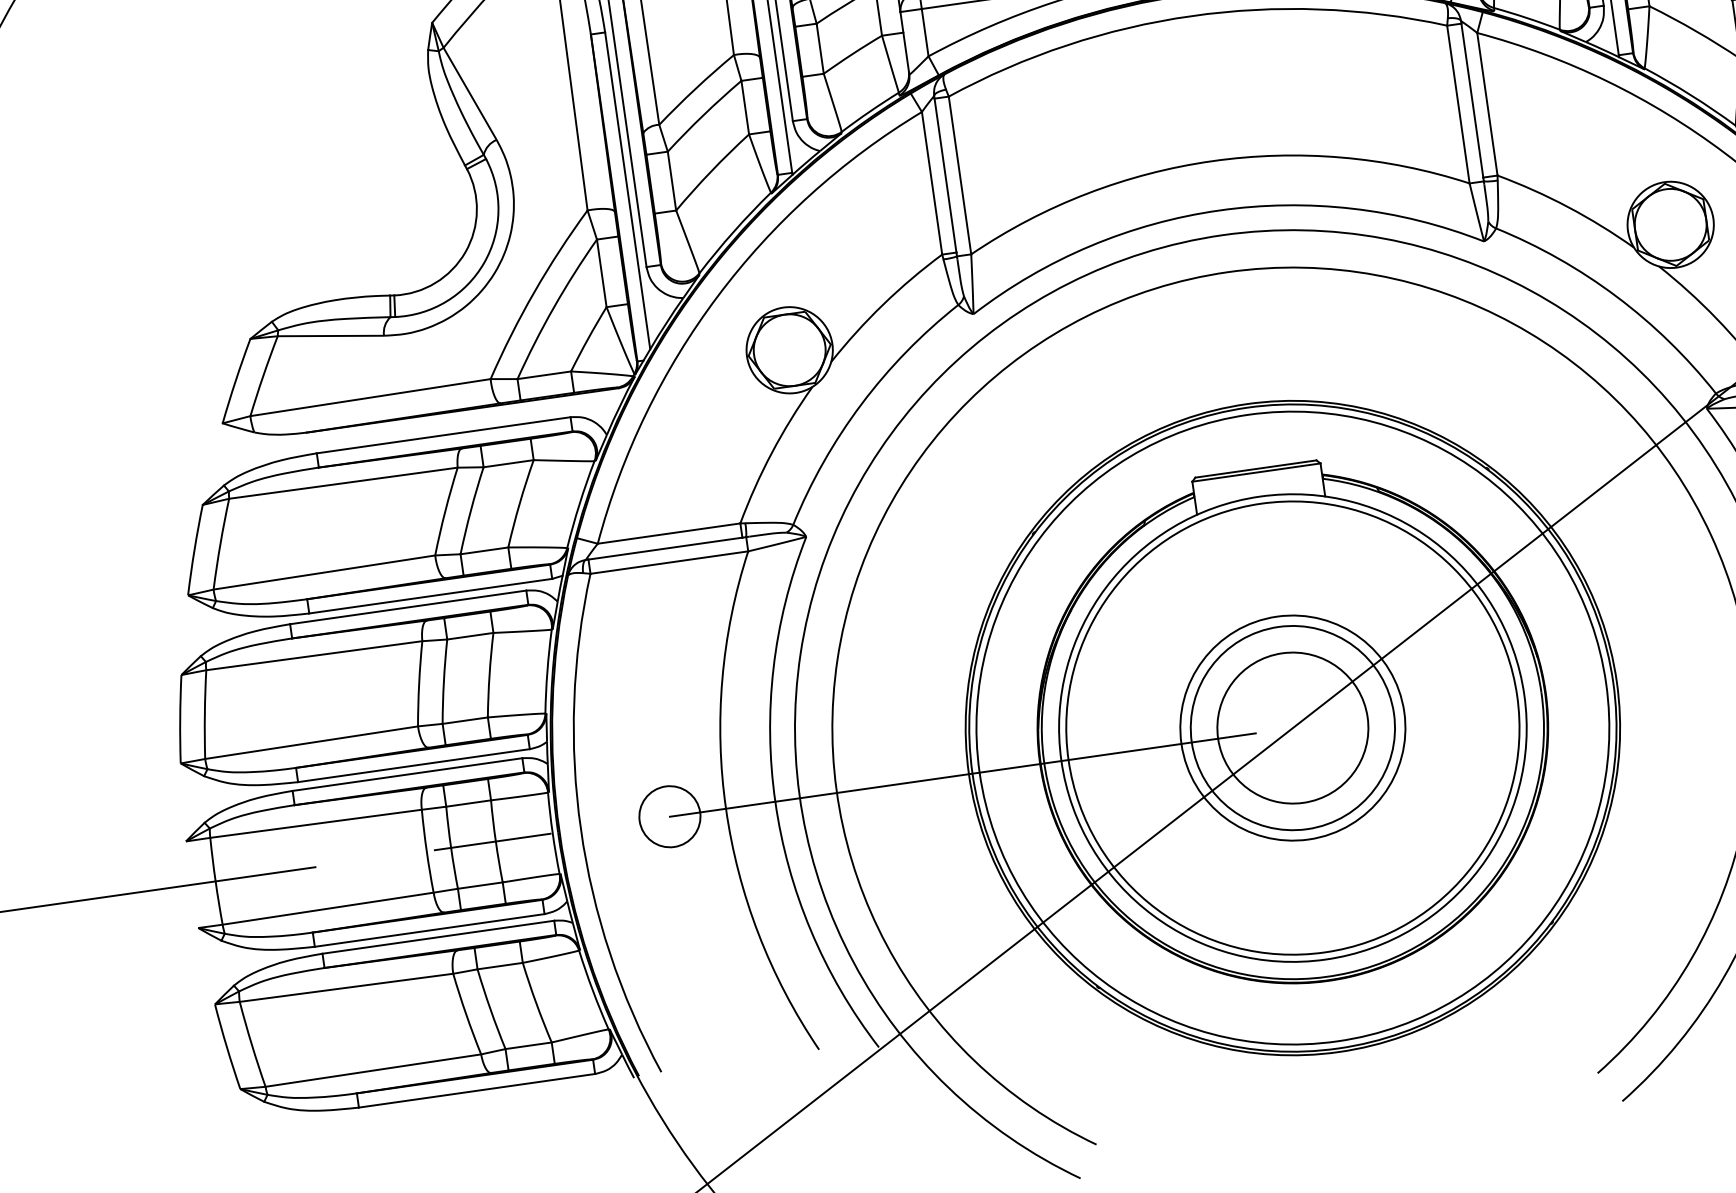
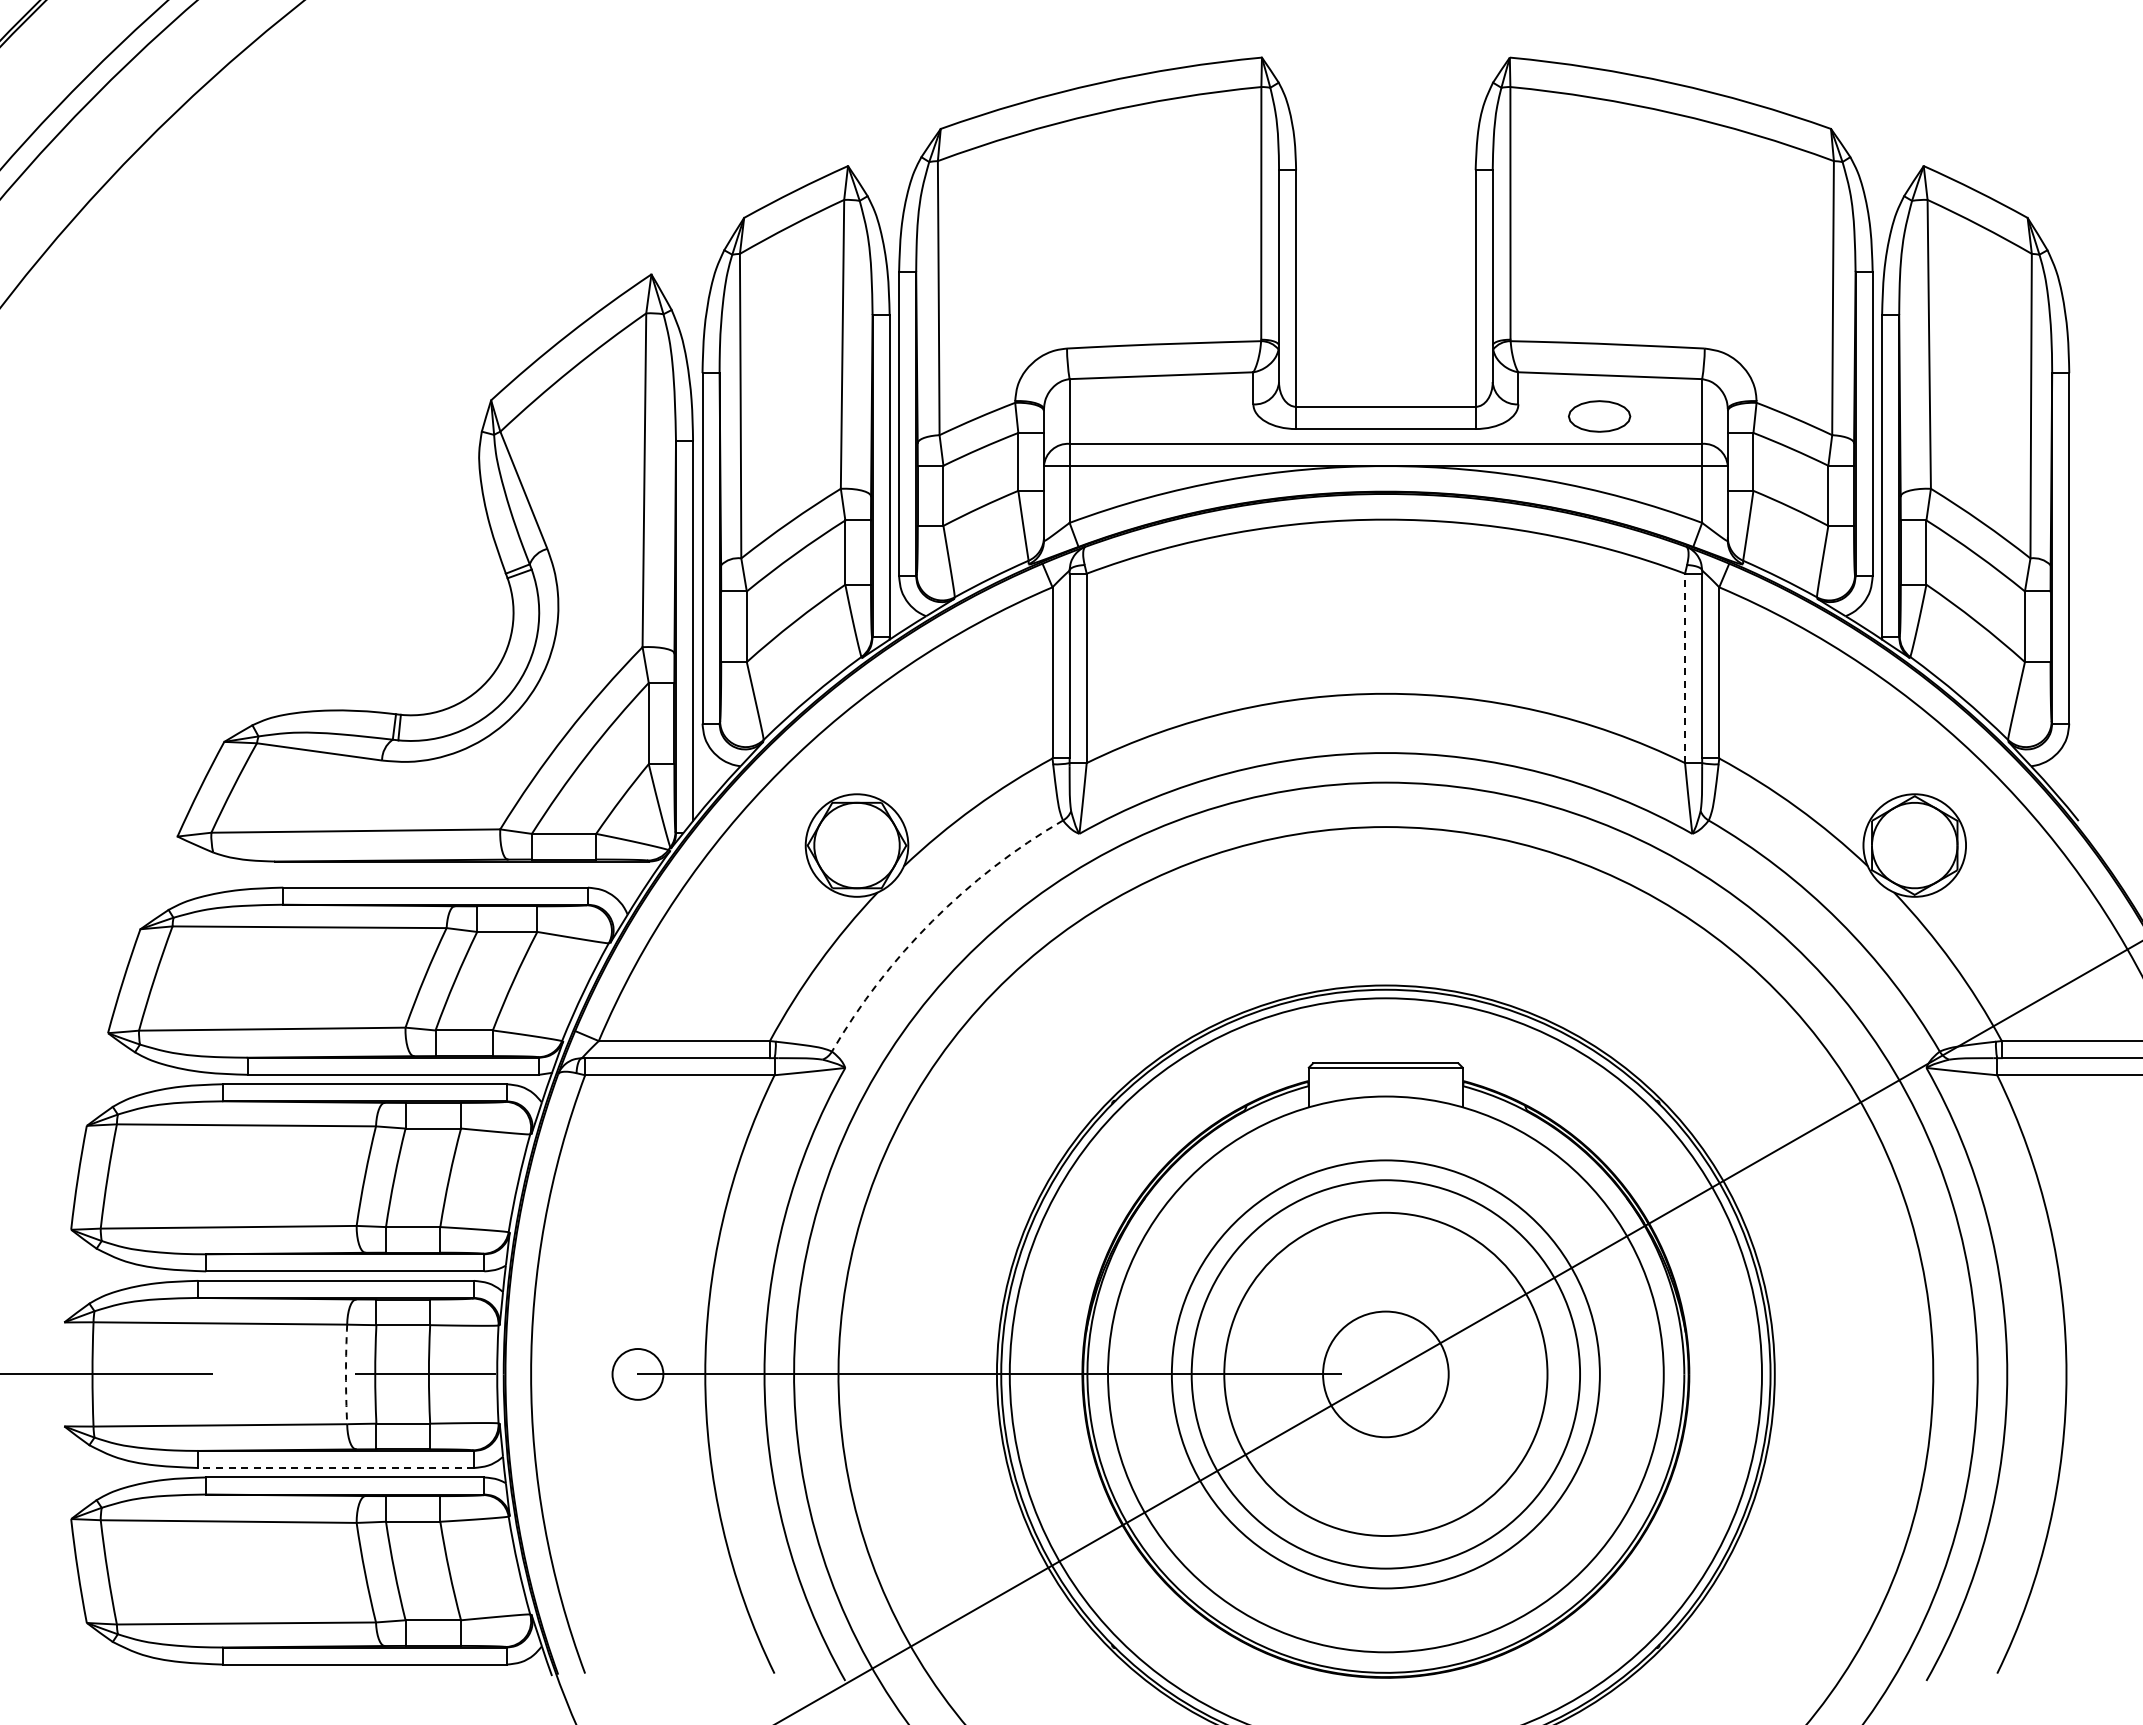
line: (1458, 104) -> (1685, 668), solid -> dashed
arc: (861, 404) -> (932, 921), solid -> dashed
circle: (1292, 728) -> (1385, 1374), size x0.6
circle: (1292, 728) -> (1385, 1374), size x0.7
circle: (1292, 728) -> (1385, 1374), size x1.6
circle: (1292, 728) -> (1385, 1374), size x1.6
circle: (669, 816) -> (637, 1374), size x0.7
arc: (426, 851) -> (345, 1374), solid -> dashed
line: (430, 930) -> (336, 1468), solid -> dashed

